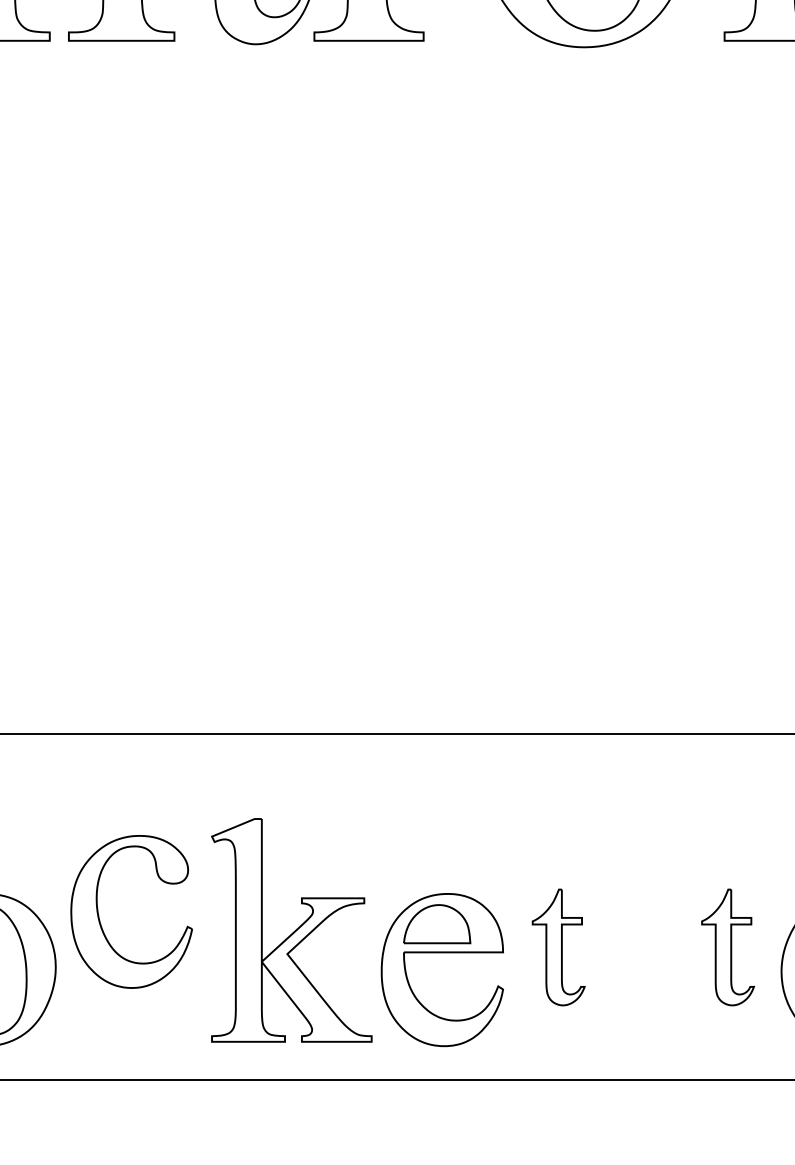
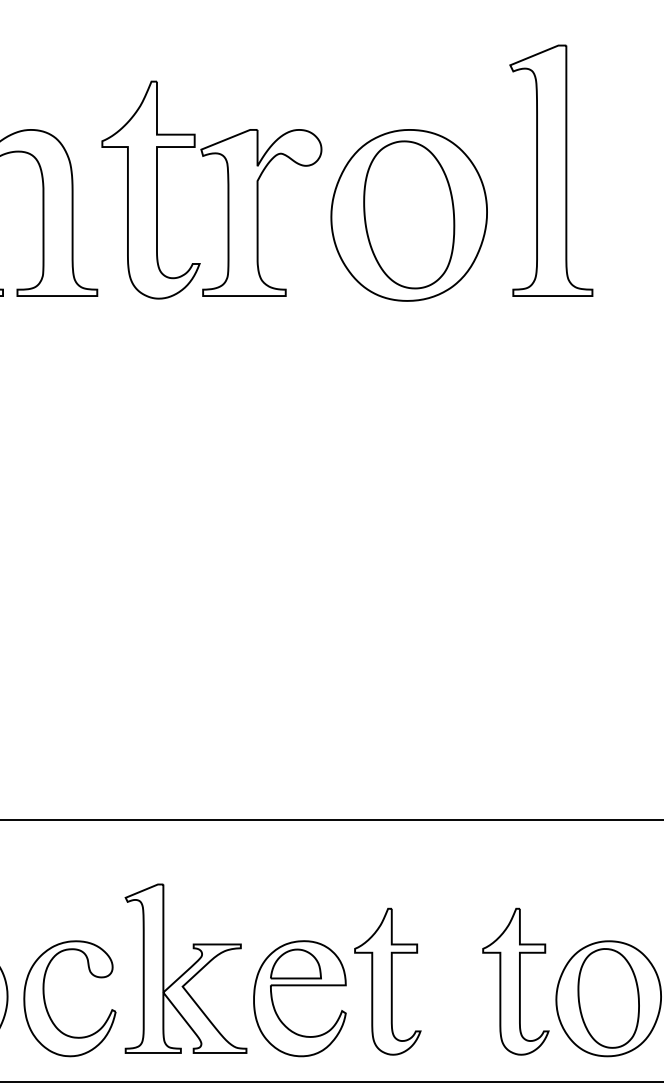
part: (100, 919) -> (46, 1004), moved
part: (558, 947) -> (387, 981), size x1.67
part: (727, 947) -> (515, 981), size x1.67

